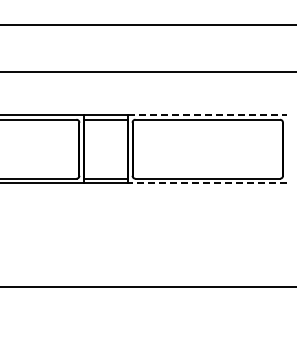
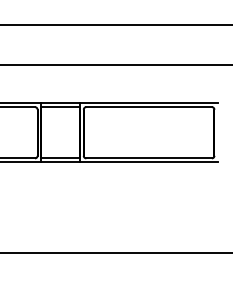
line: (207, 115) -> (148, 103), dashed -> solid
line: (207, 183) -> (148, 162), dashed -> solid

